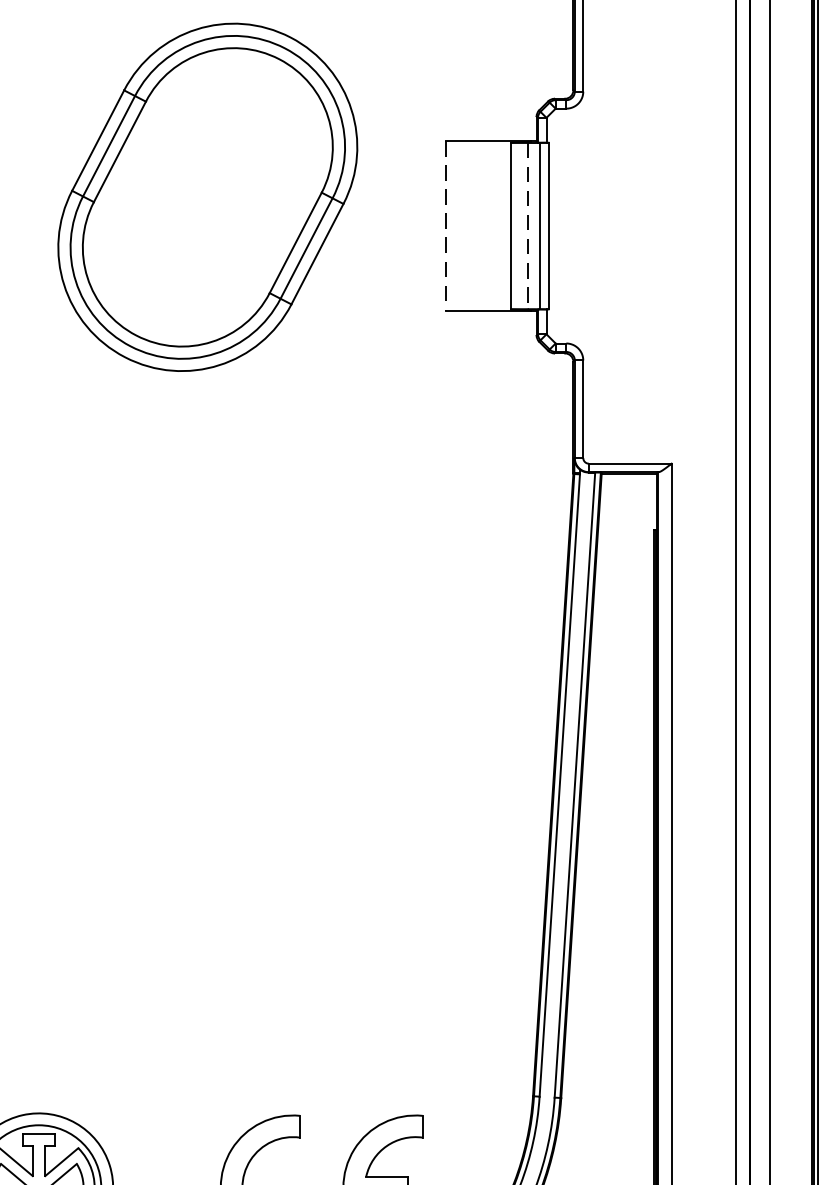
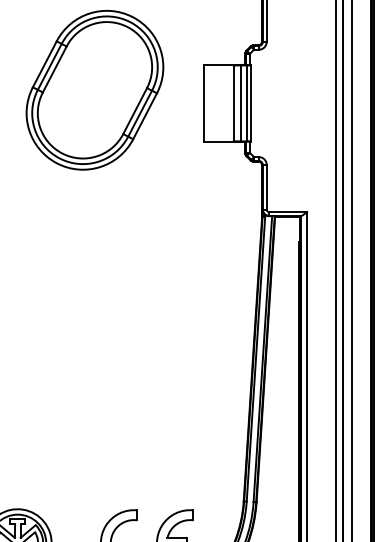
line: (445, 226) -> (203, 103), dashed -> solid
line: (528, 226) -> (241, 103), dashed -> solid

